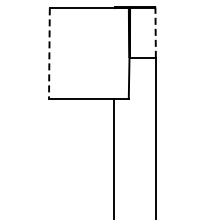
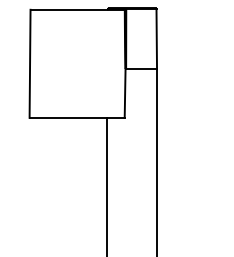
line: (155, 32) -> (156, 38), dashed -> solid
line: (49, 54) -> (30, 64), dashed -> solid

